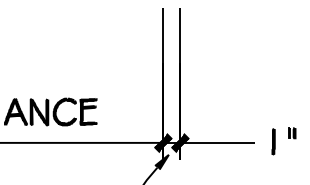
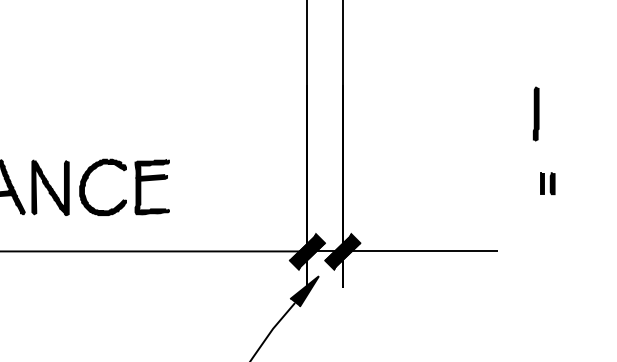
part: (292, 133) -> (548, 184), moved
line: (273, 141) -> (535, 113), moved

